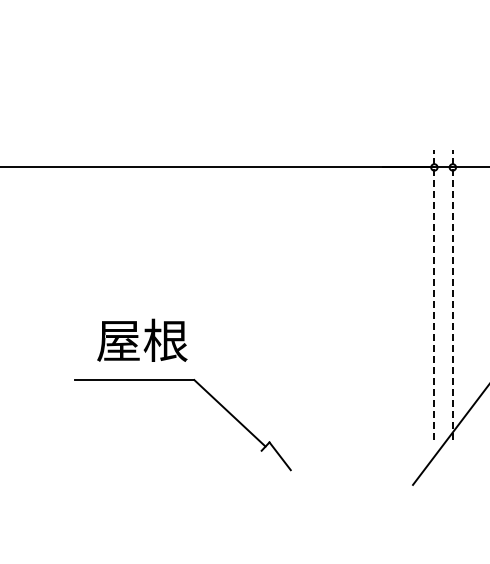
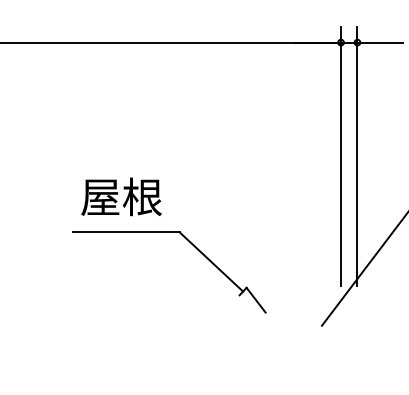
line: (434, 294) -> (341, 155), dashed -> solid
line: (452, 294) -> (357, 155), dashed -> solid
text: (142, 339) -> (121, 196), moved
part: (210, 396) -> (193, 246), moved

